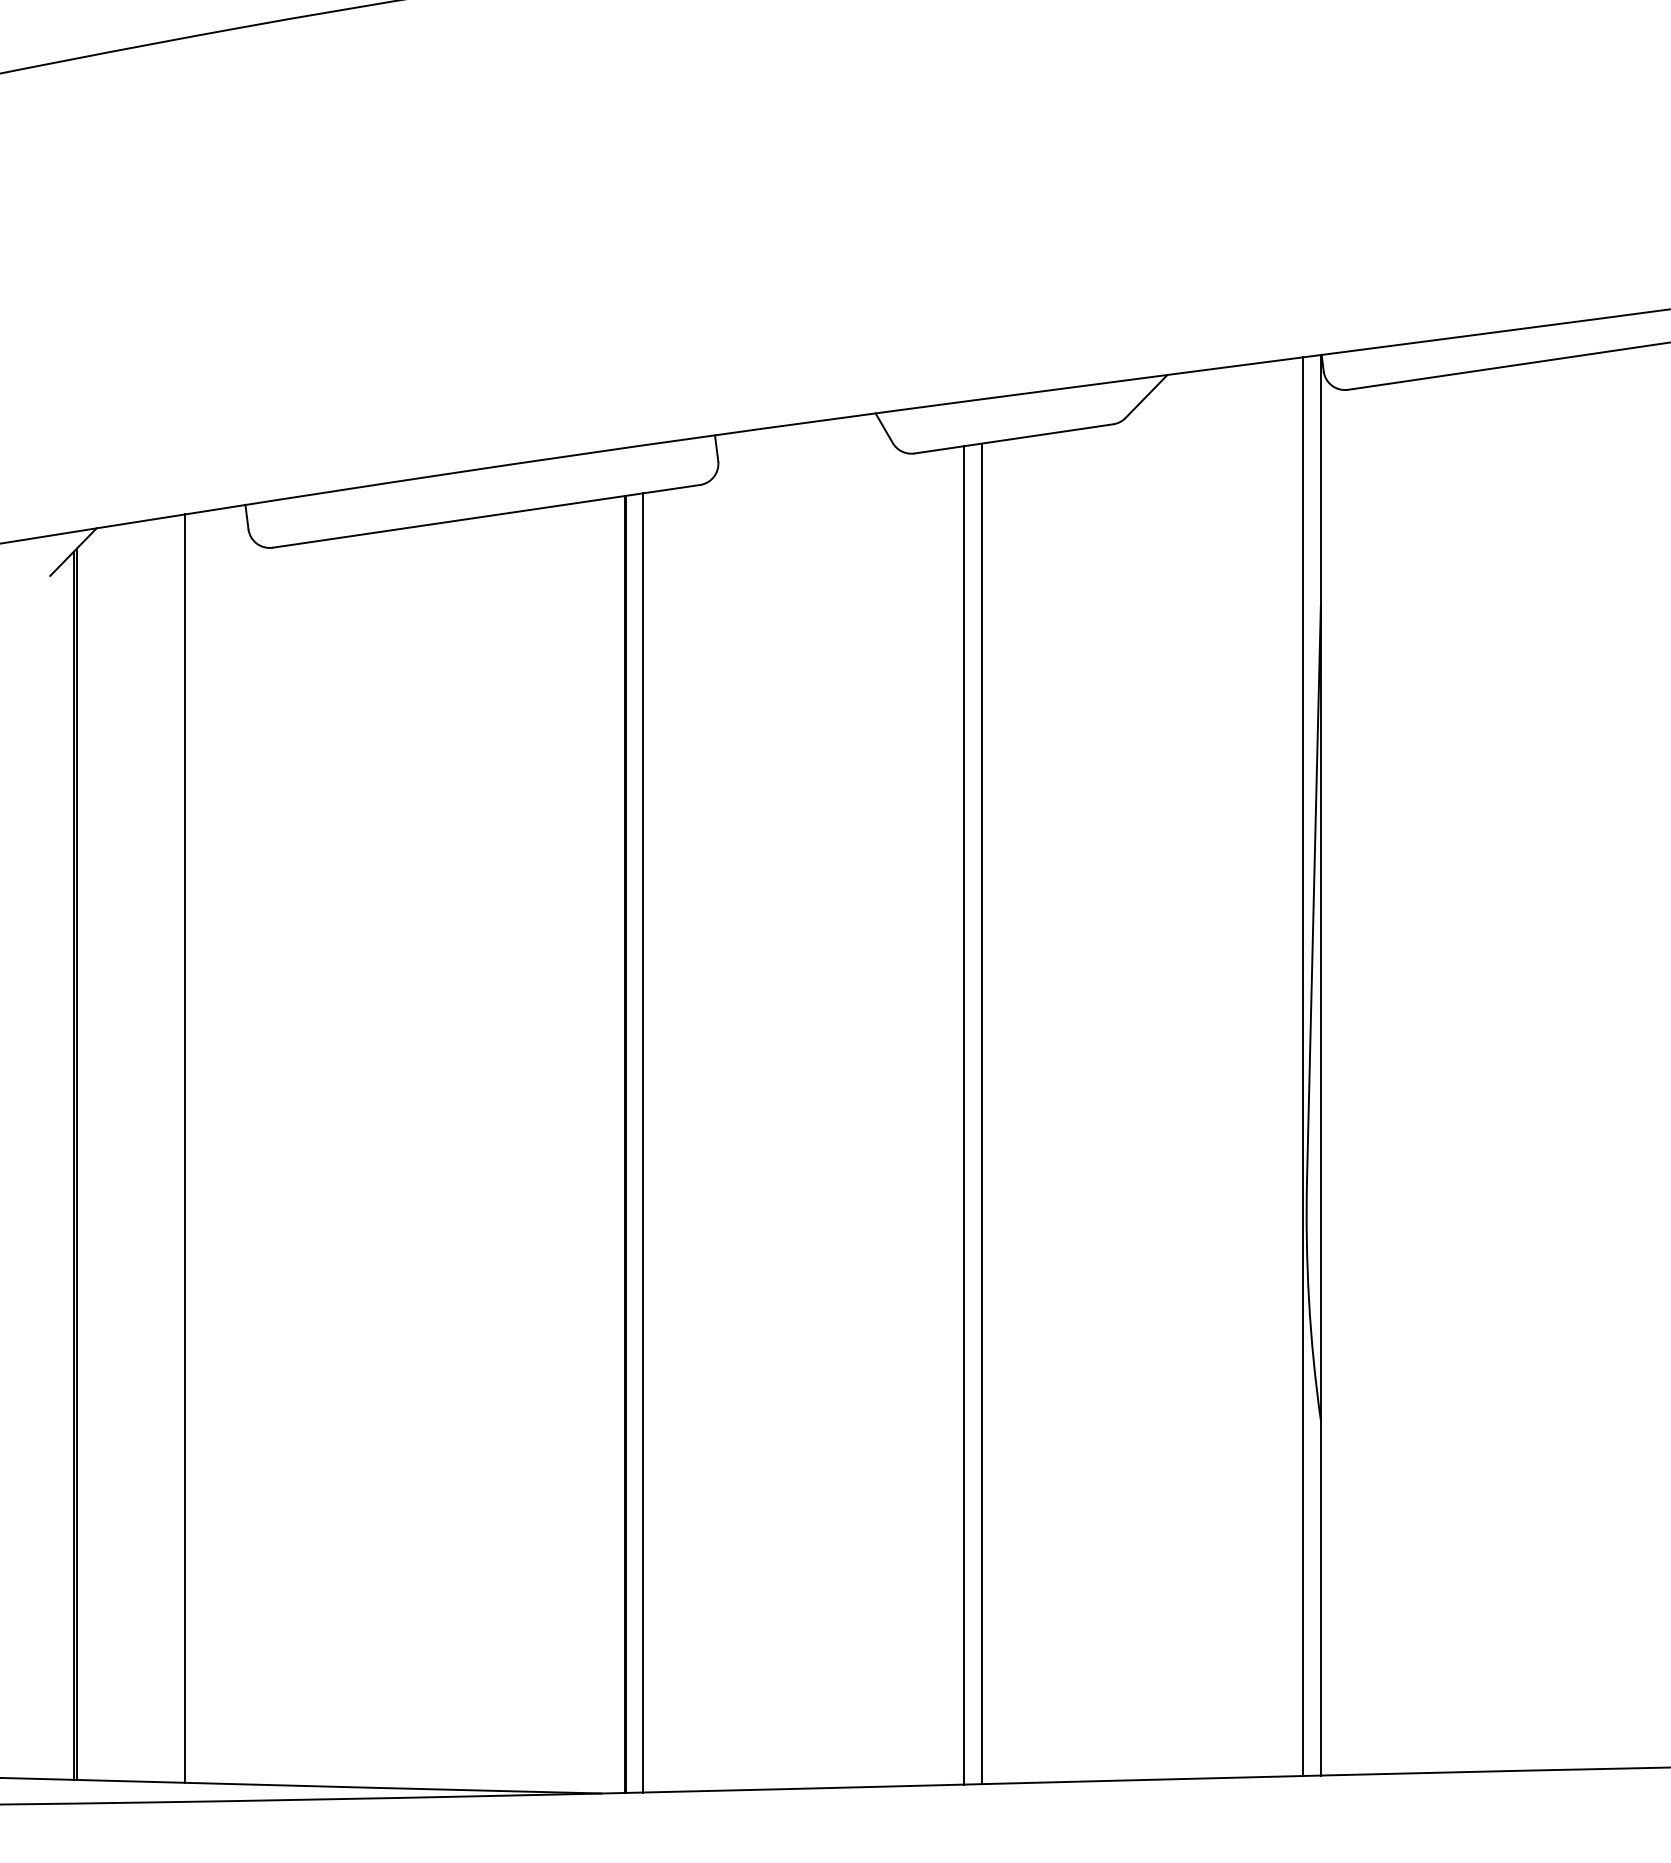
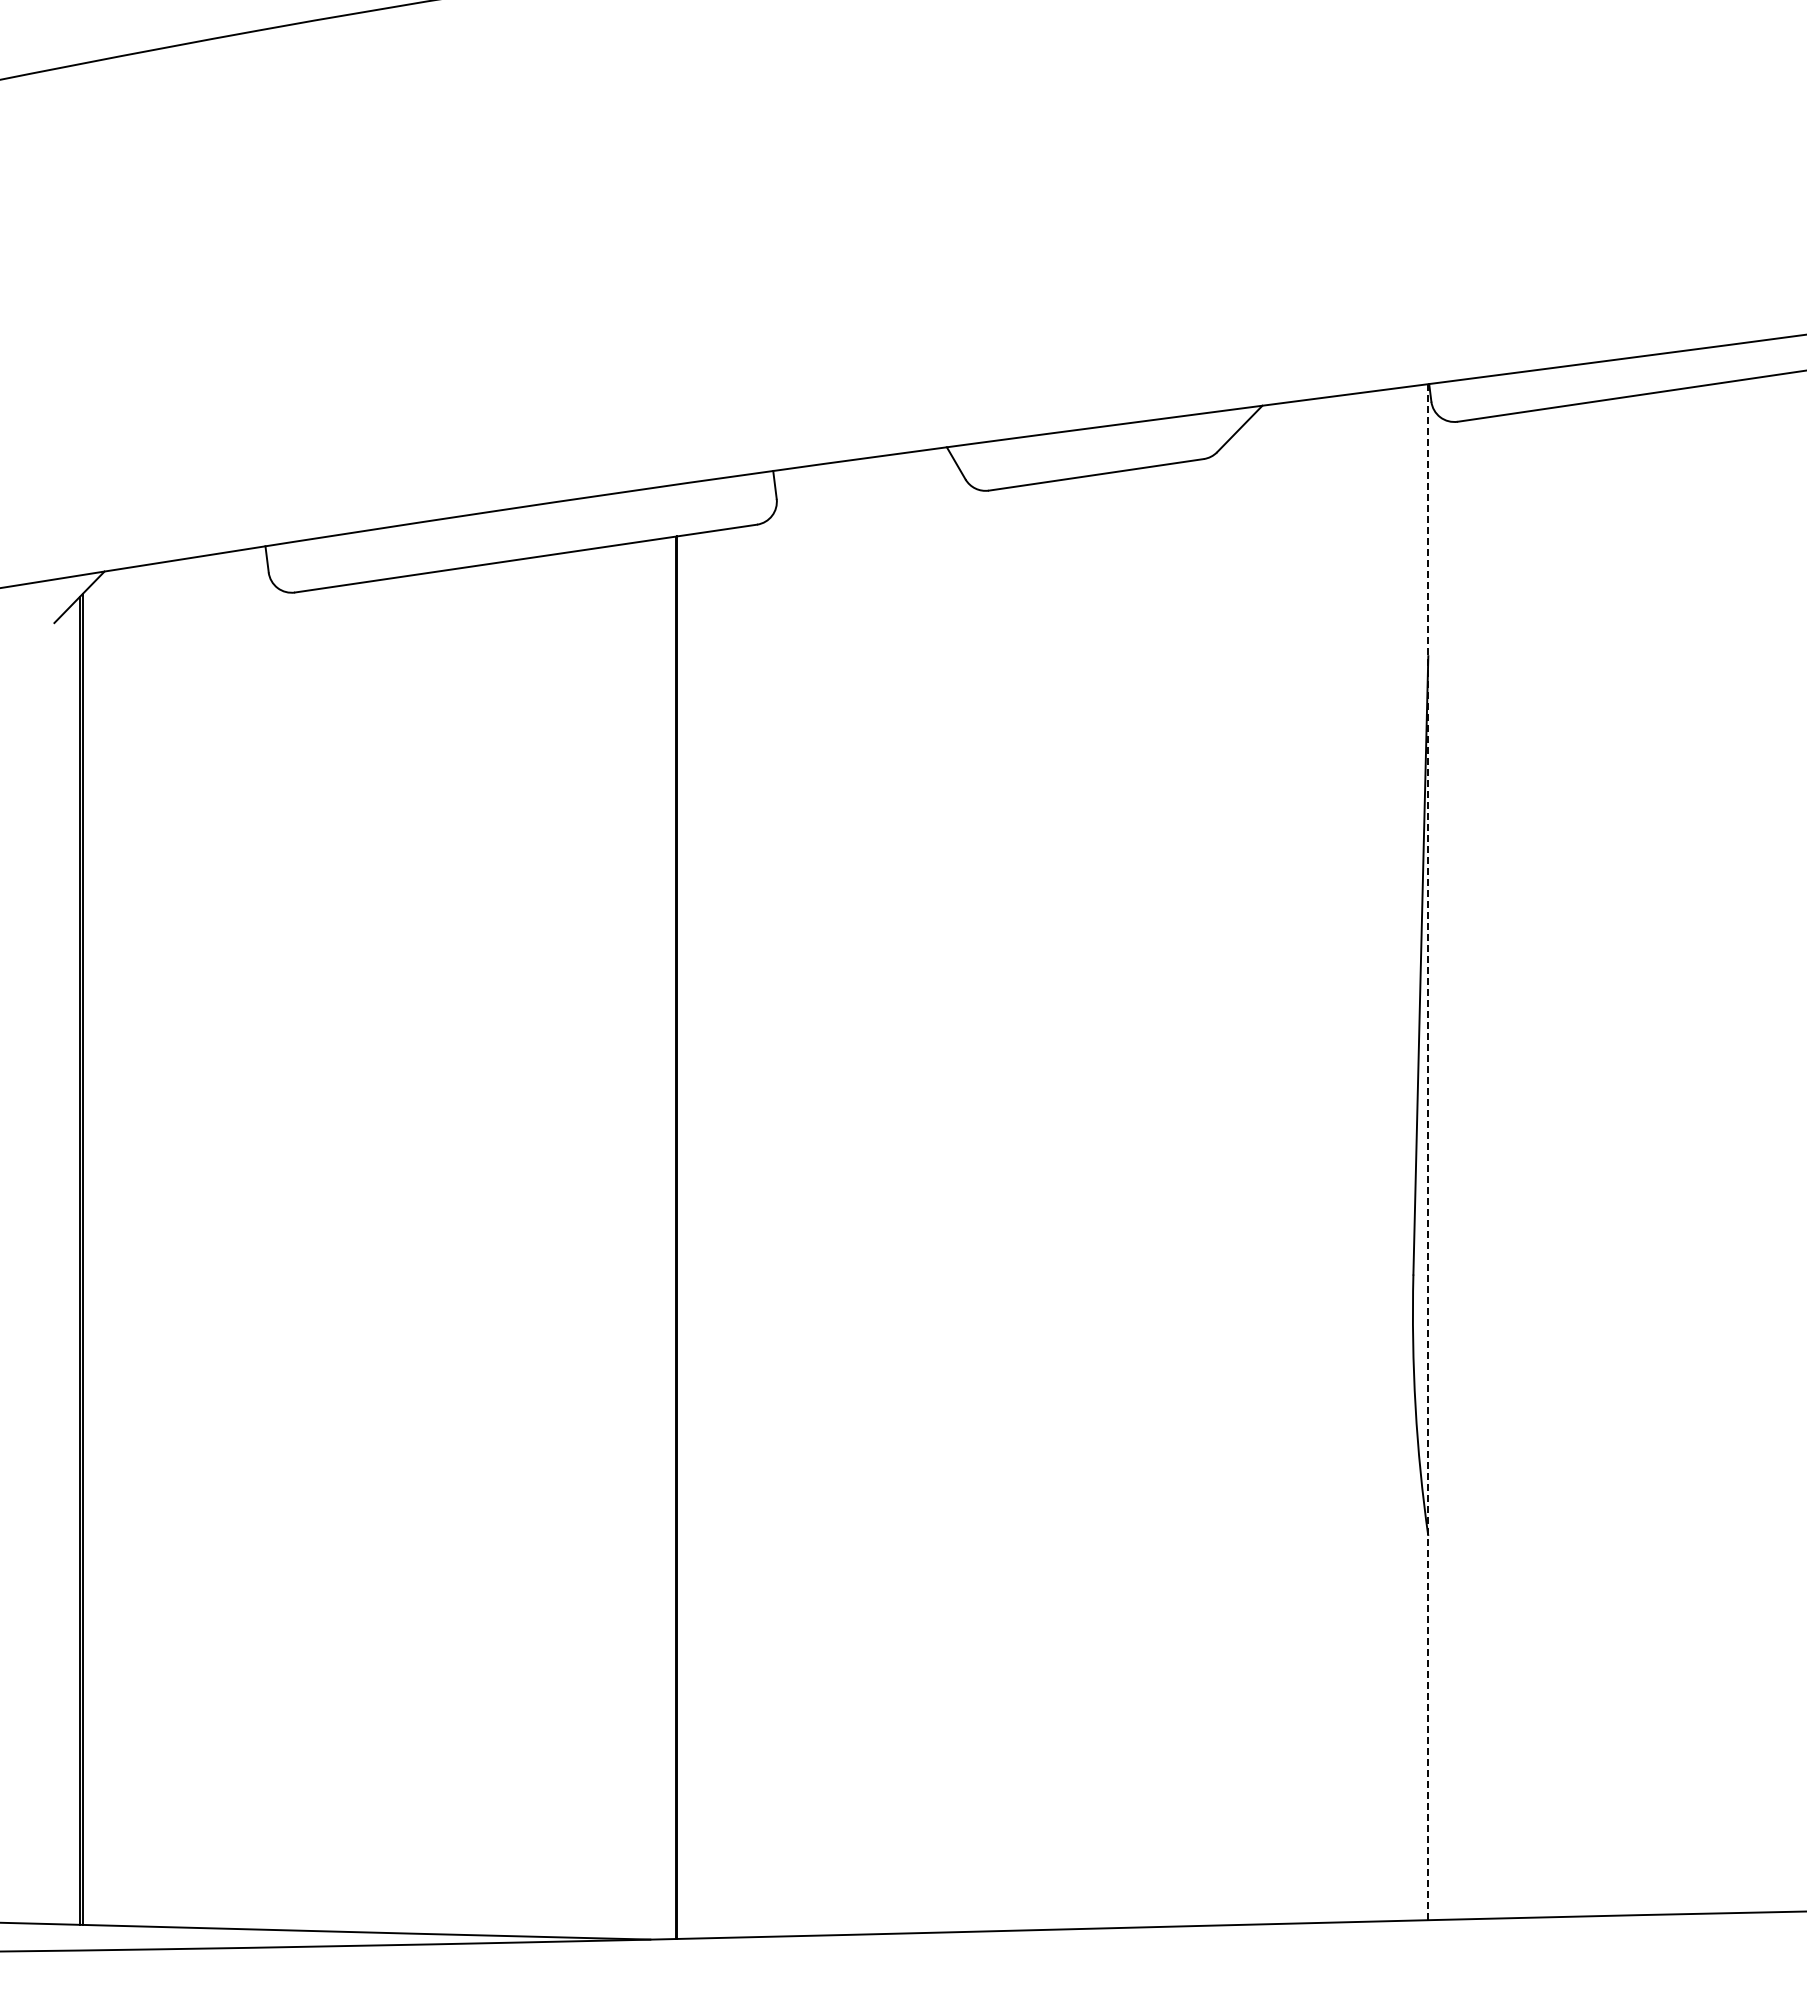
line: (1321, 1064) -> (1428, 1151), solid -> dashed
line: (1303, 1066) -> (1409, 1153), removed
line: (981, 1113) -> (1061, 1204), removed
line: (964, 1114) -> (1042, 1205), removed
line: (642, 1142) -> (694, 1235), removed
line: (185, 1148) -> (200, 1242), removed

